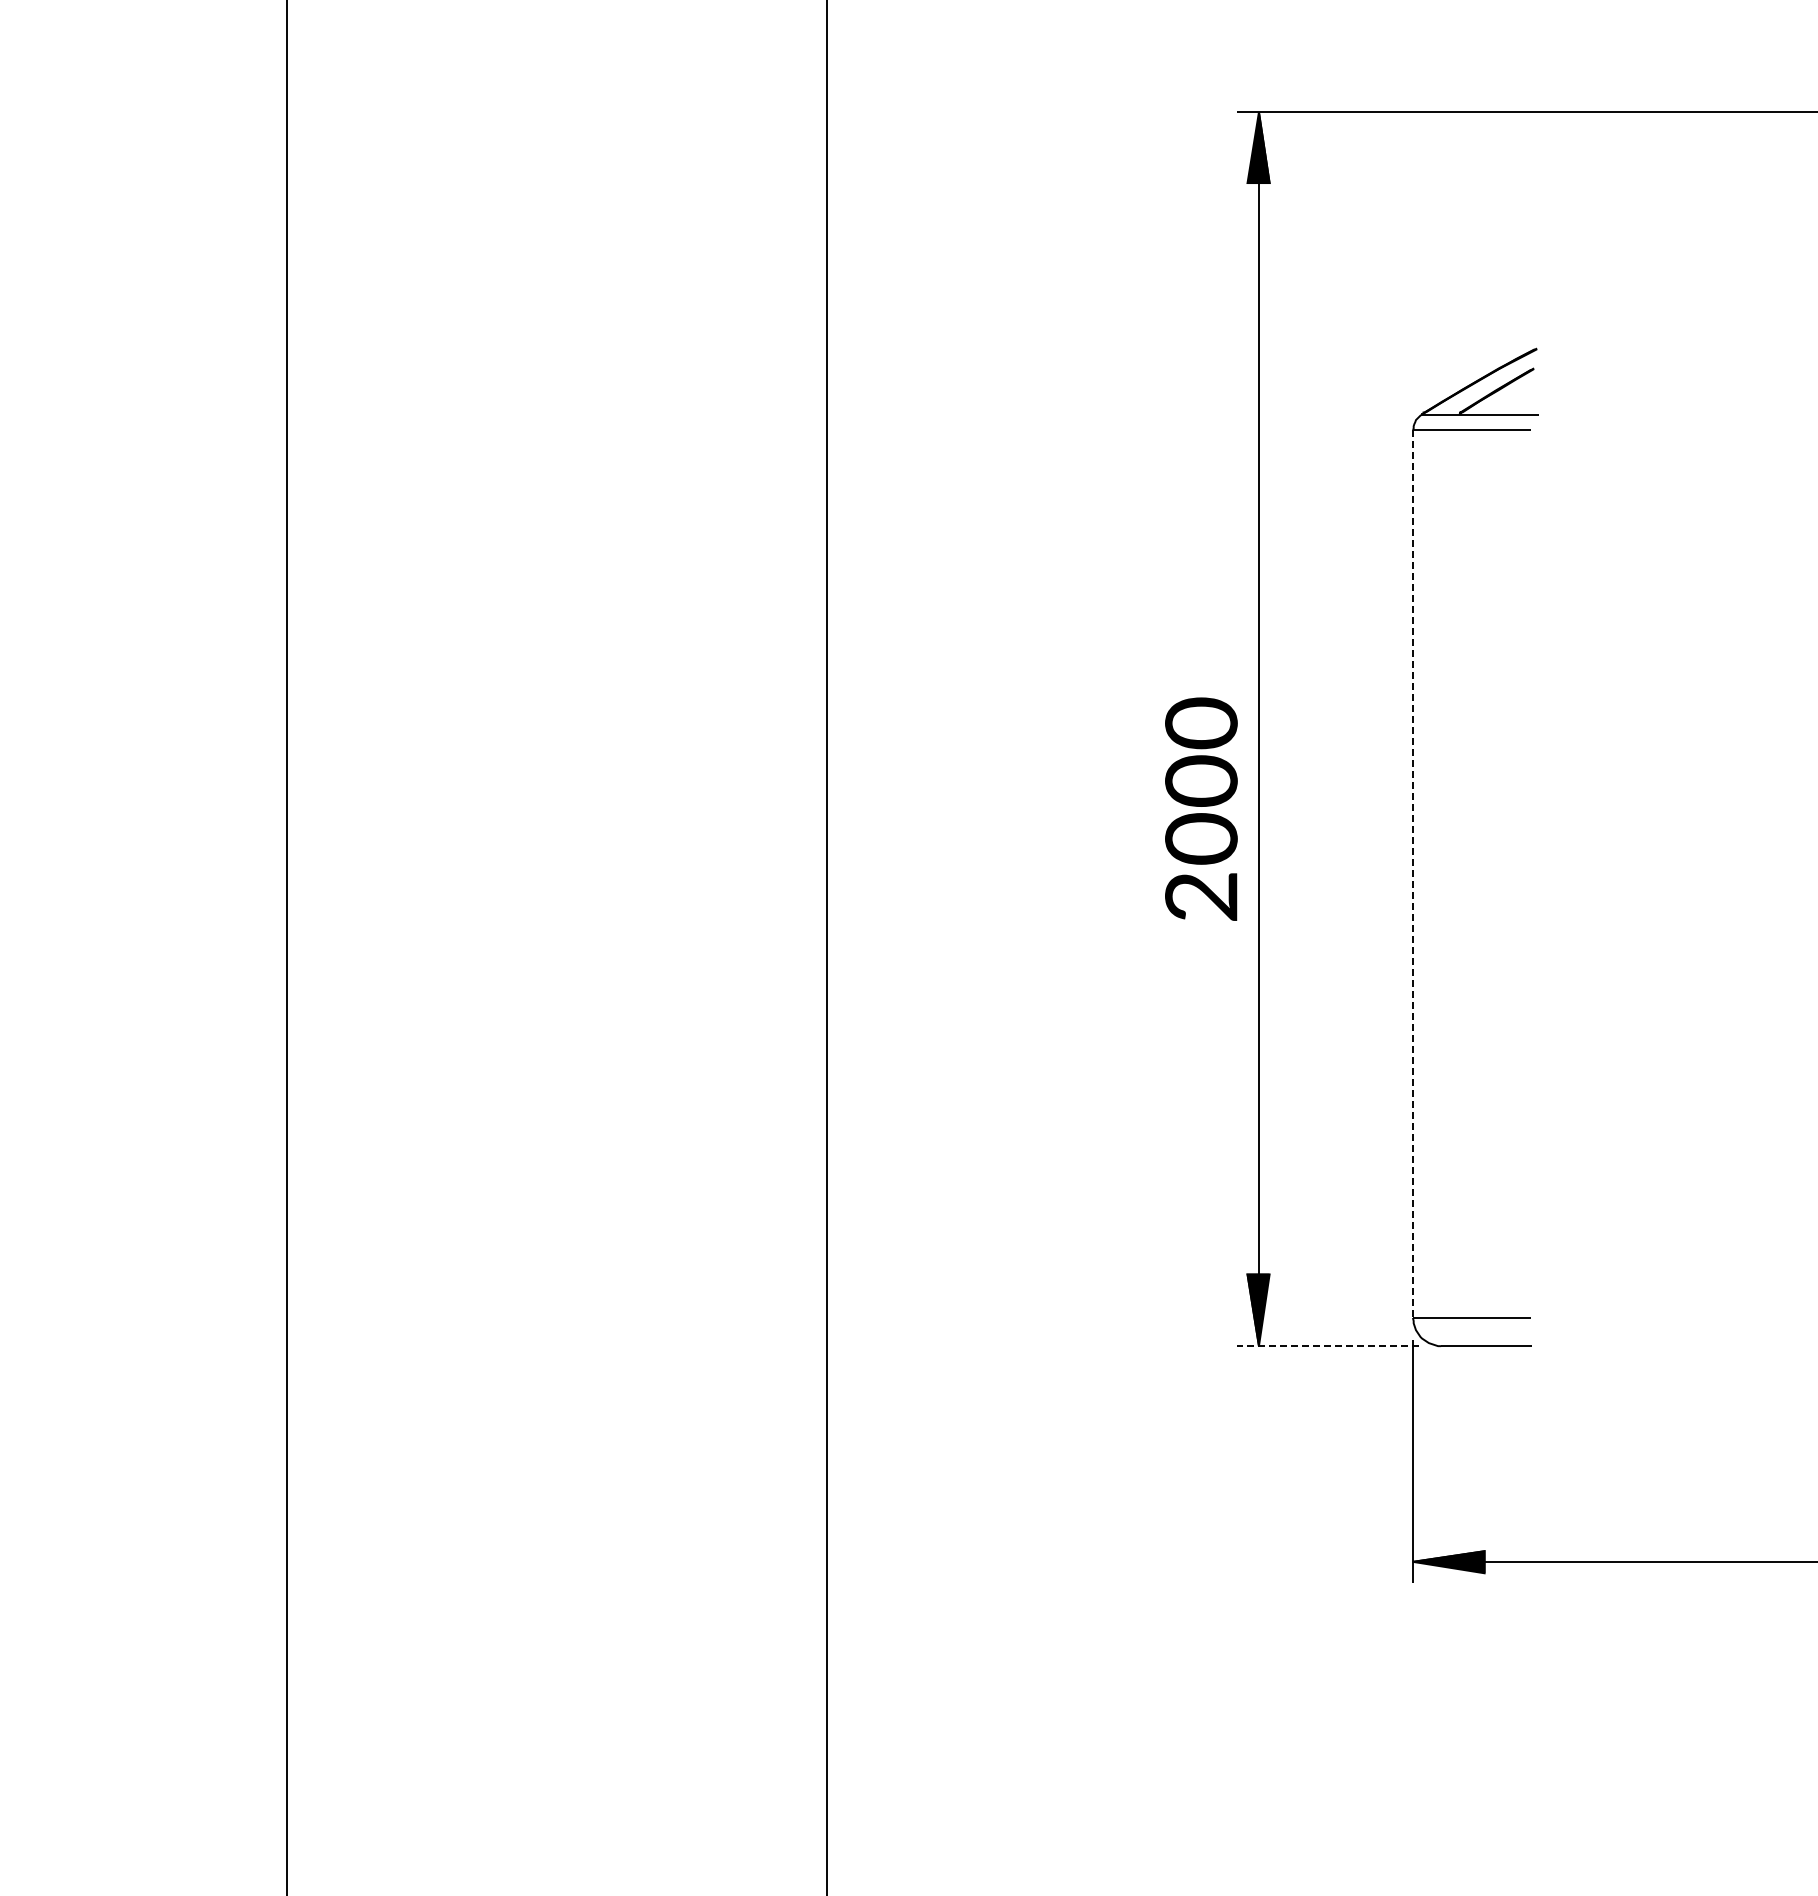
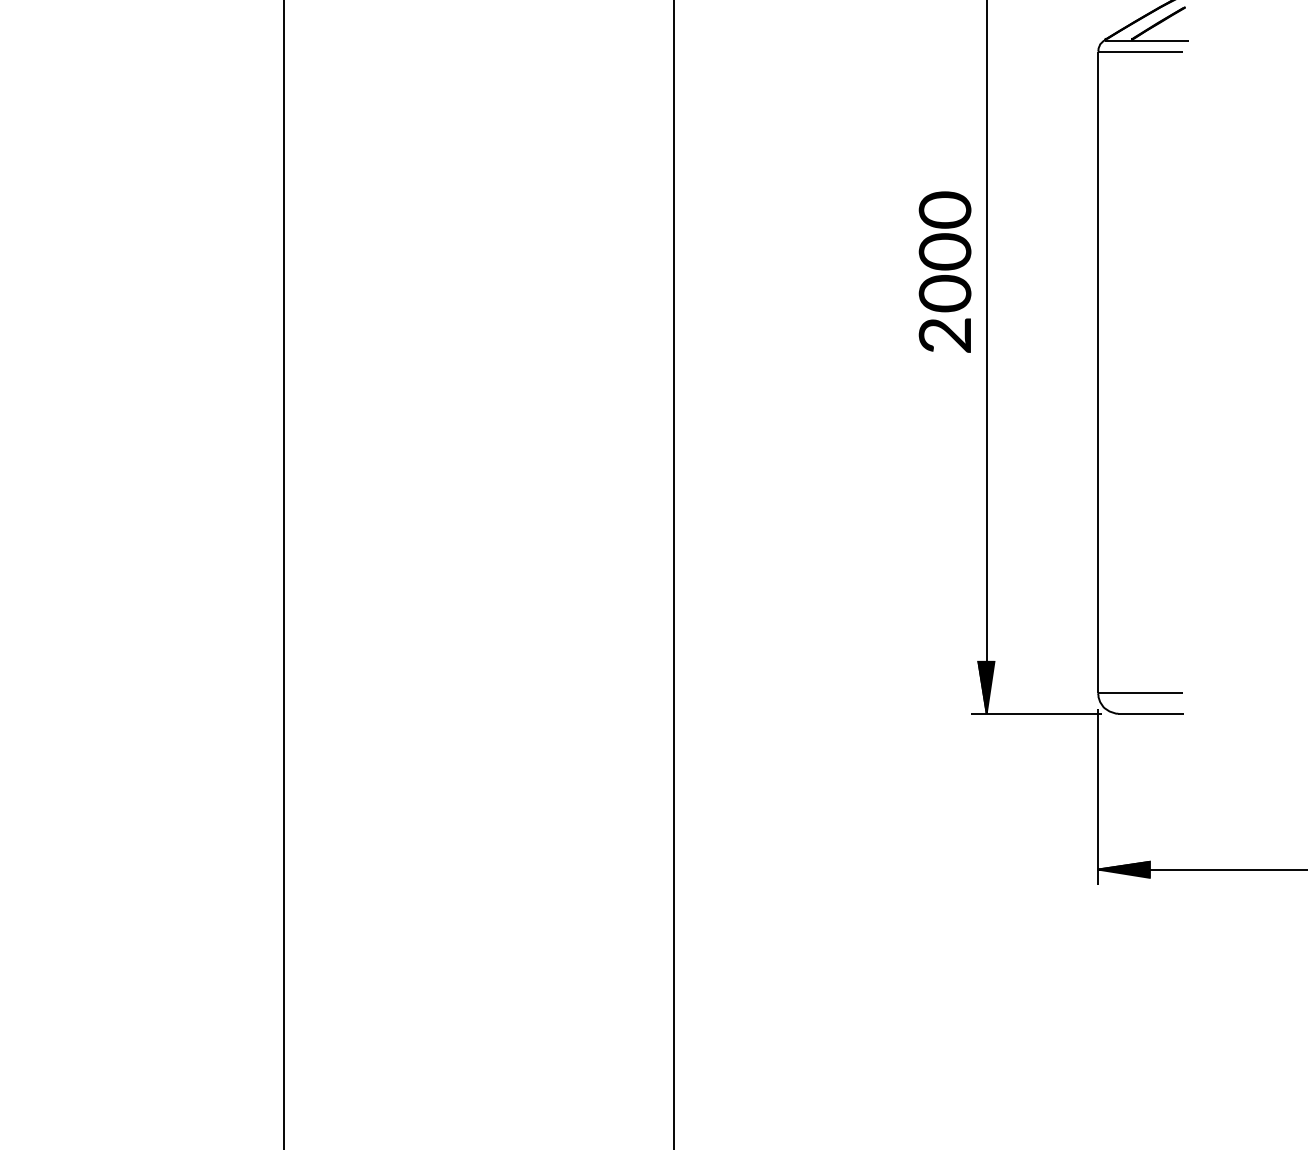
text: (1201, 808) -> (945, 271), moved
line: (1412, 873) -> (1097, 372), dashed -> solid
line: (1327, 1346) -> (1036, 713), dashed -> solid

